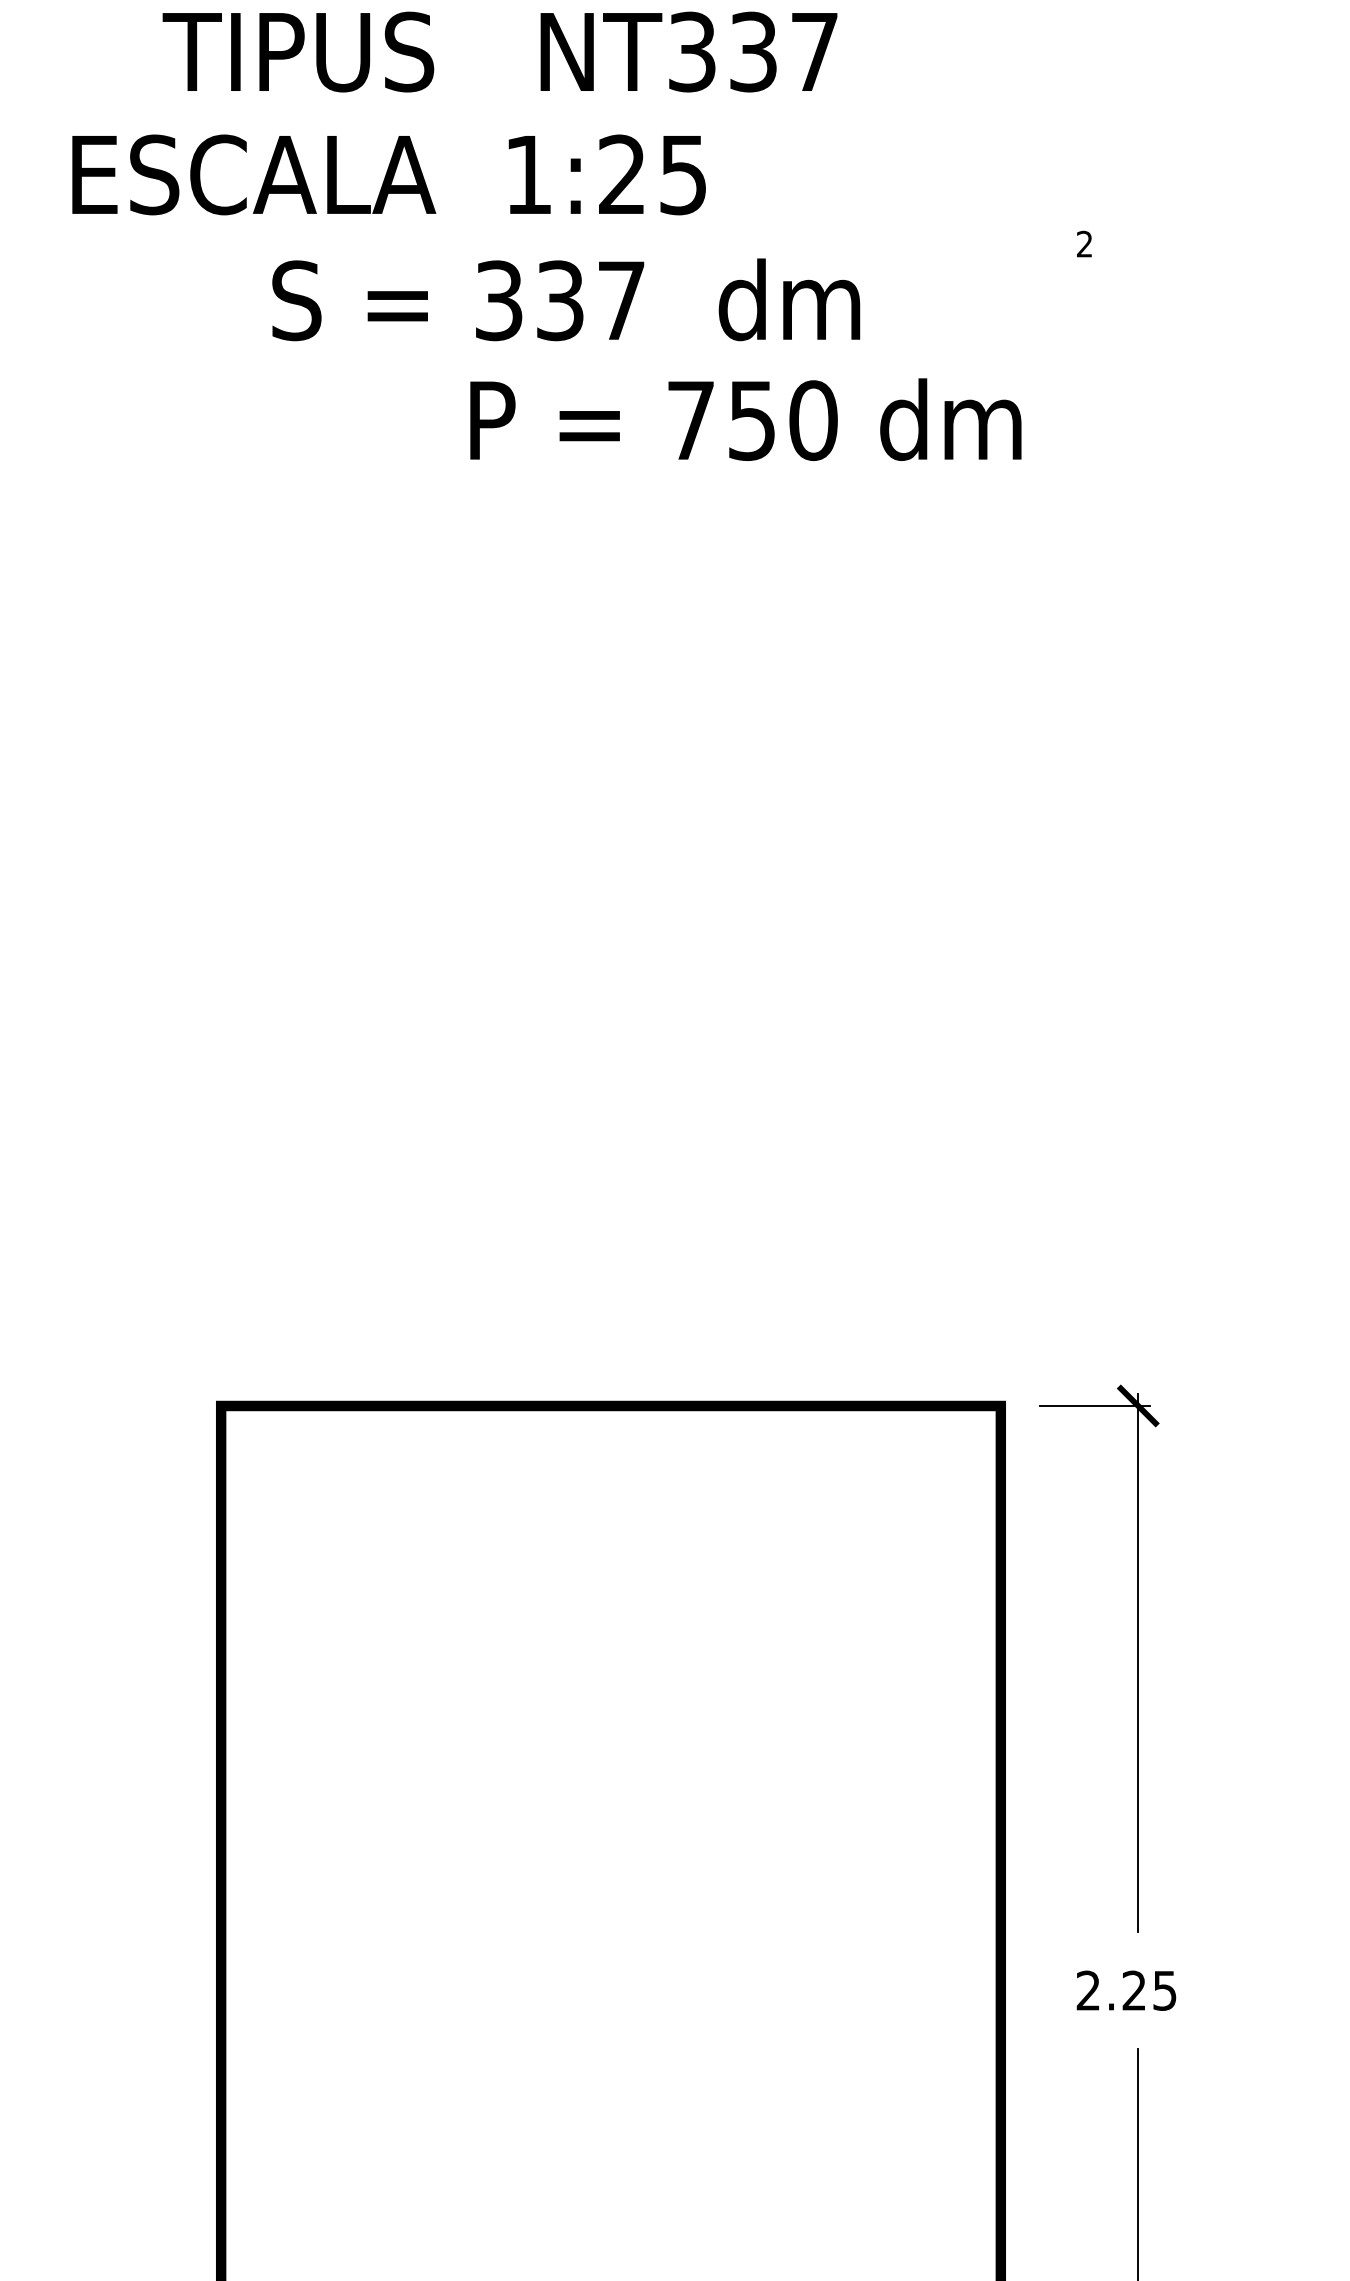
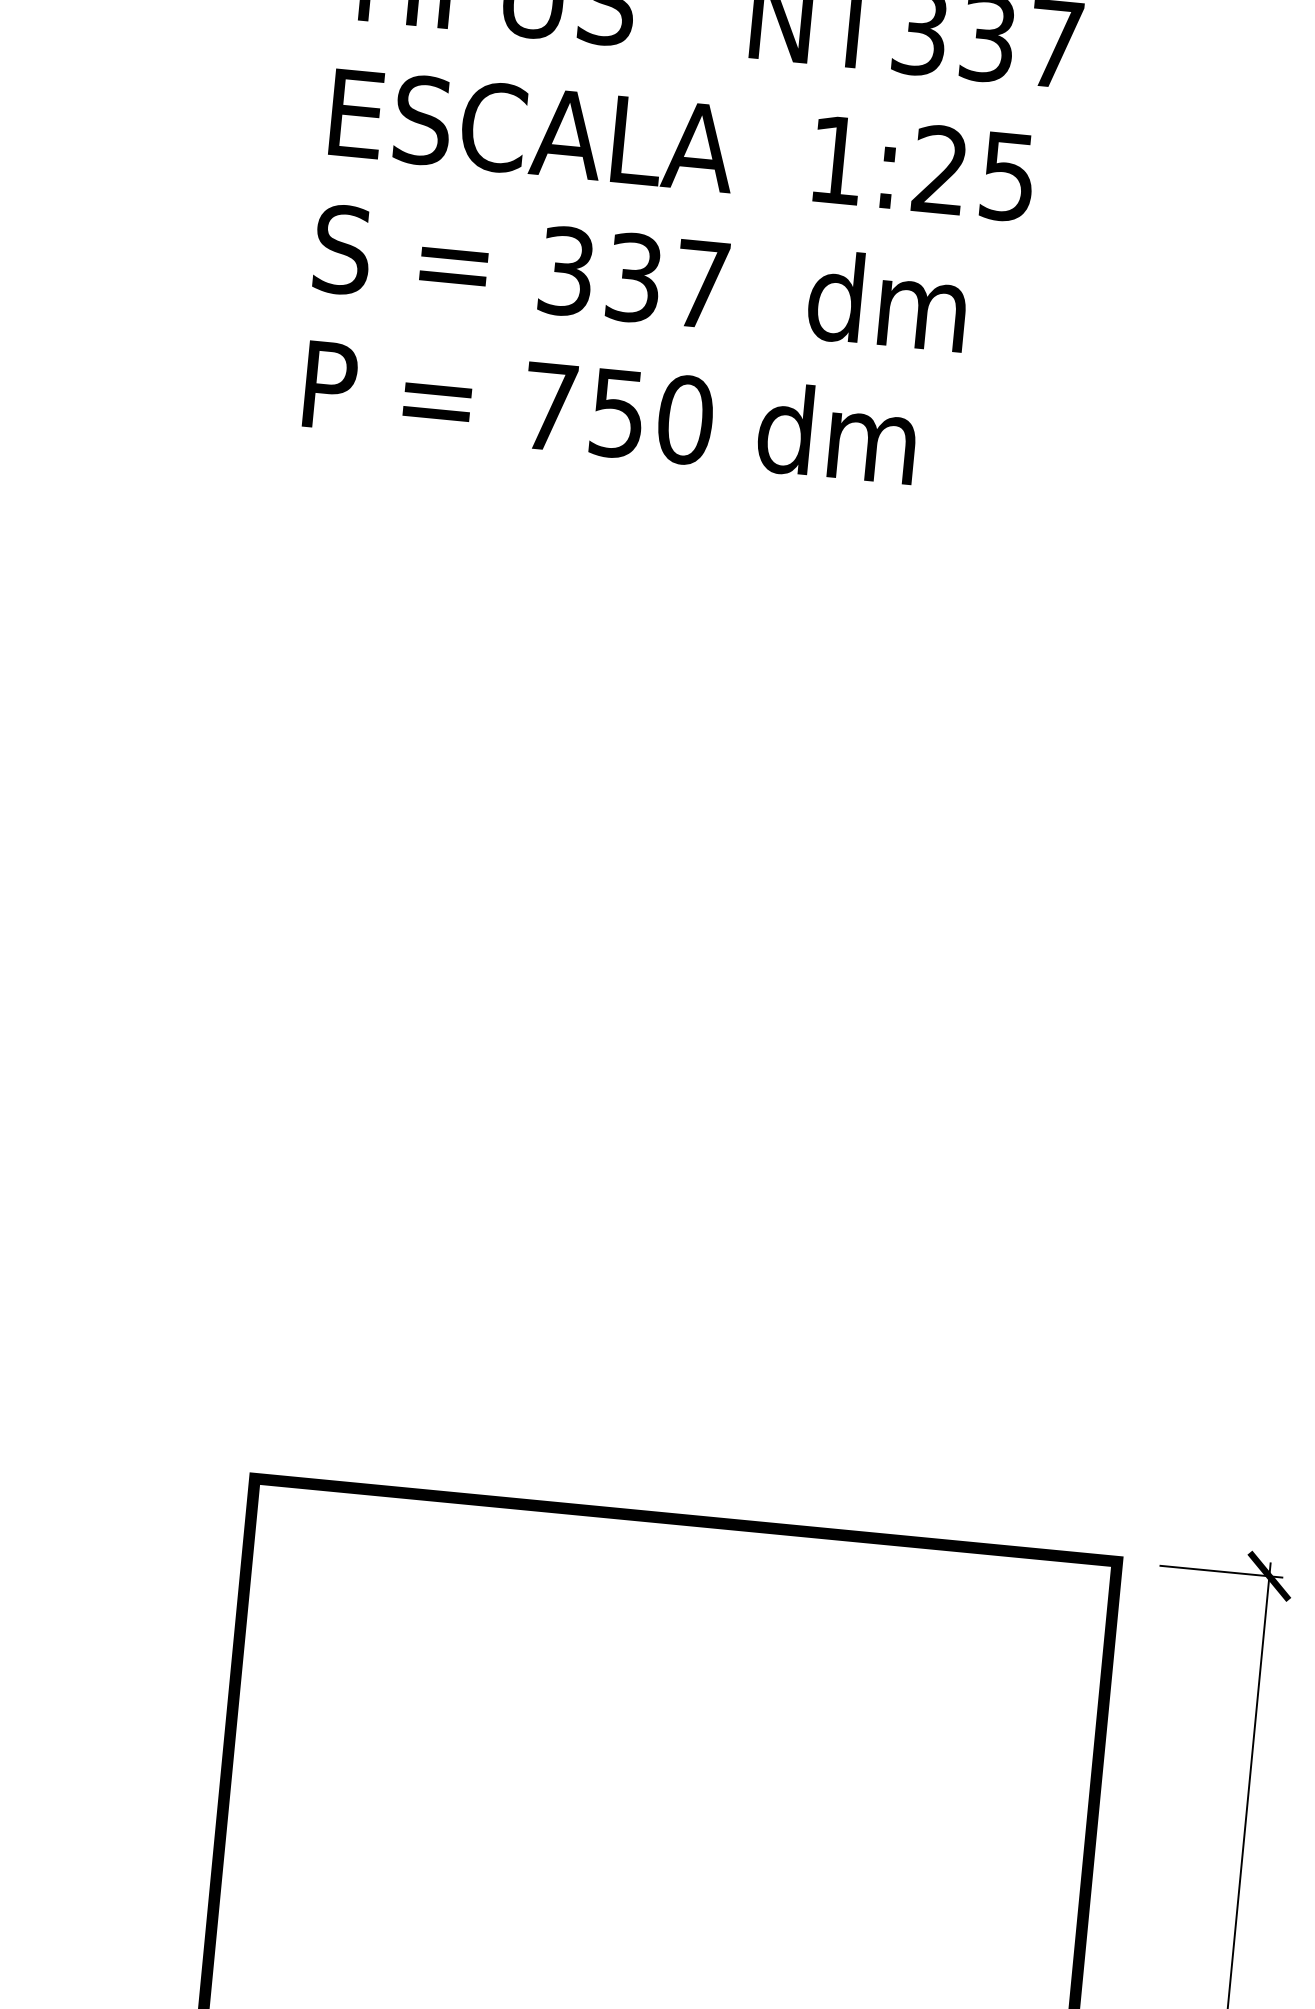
text: (388, 174) -> (681, 144), moved
text: (566, 299) -> (641, 277), moved
text: (745, 419) -> (610, 411), moved

